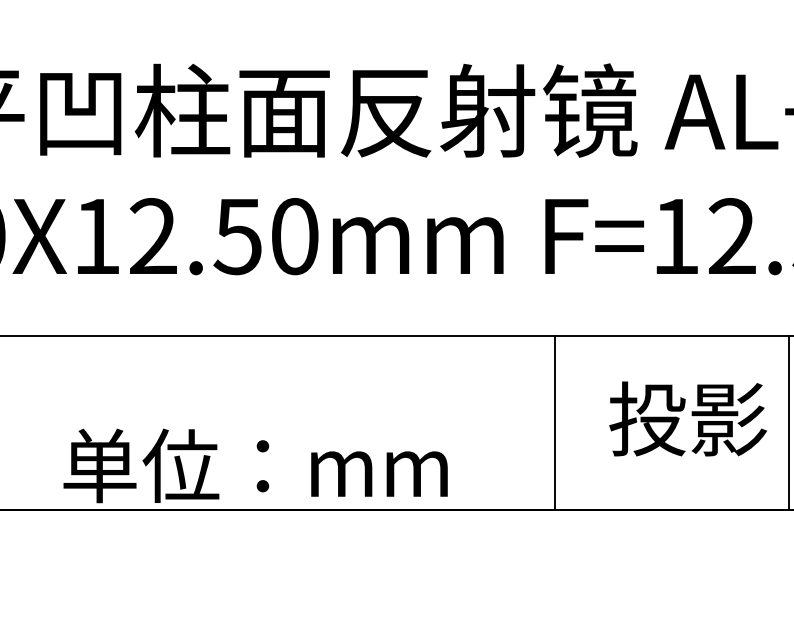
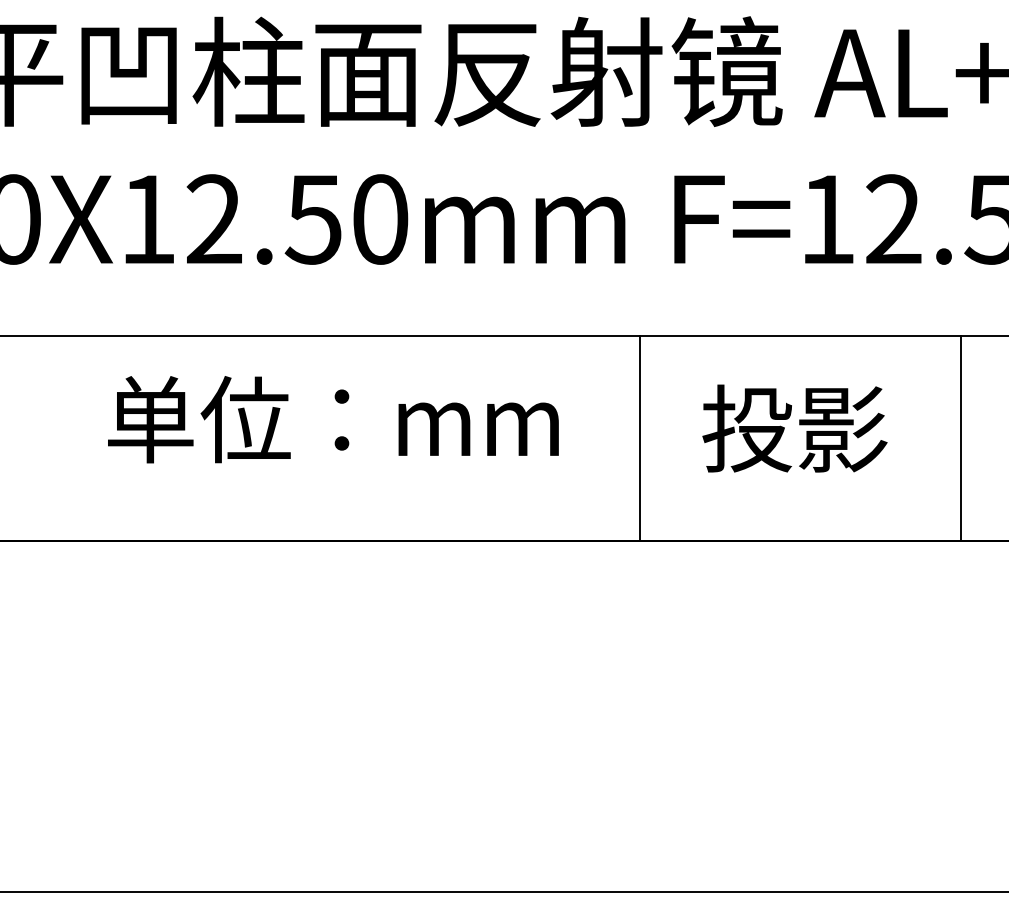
text: (687, 418) -> (794, 428), moved
line: (554, 423) -> (640, 438), moved
text: (255, 465) -> (333, 419), moved

